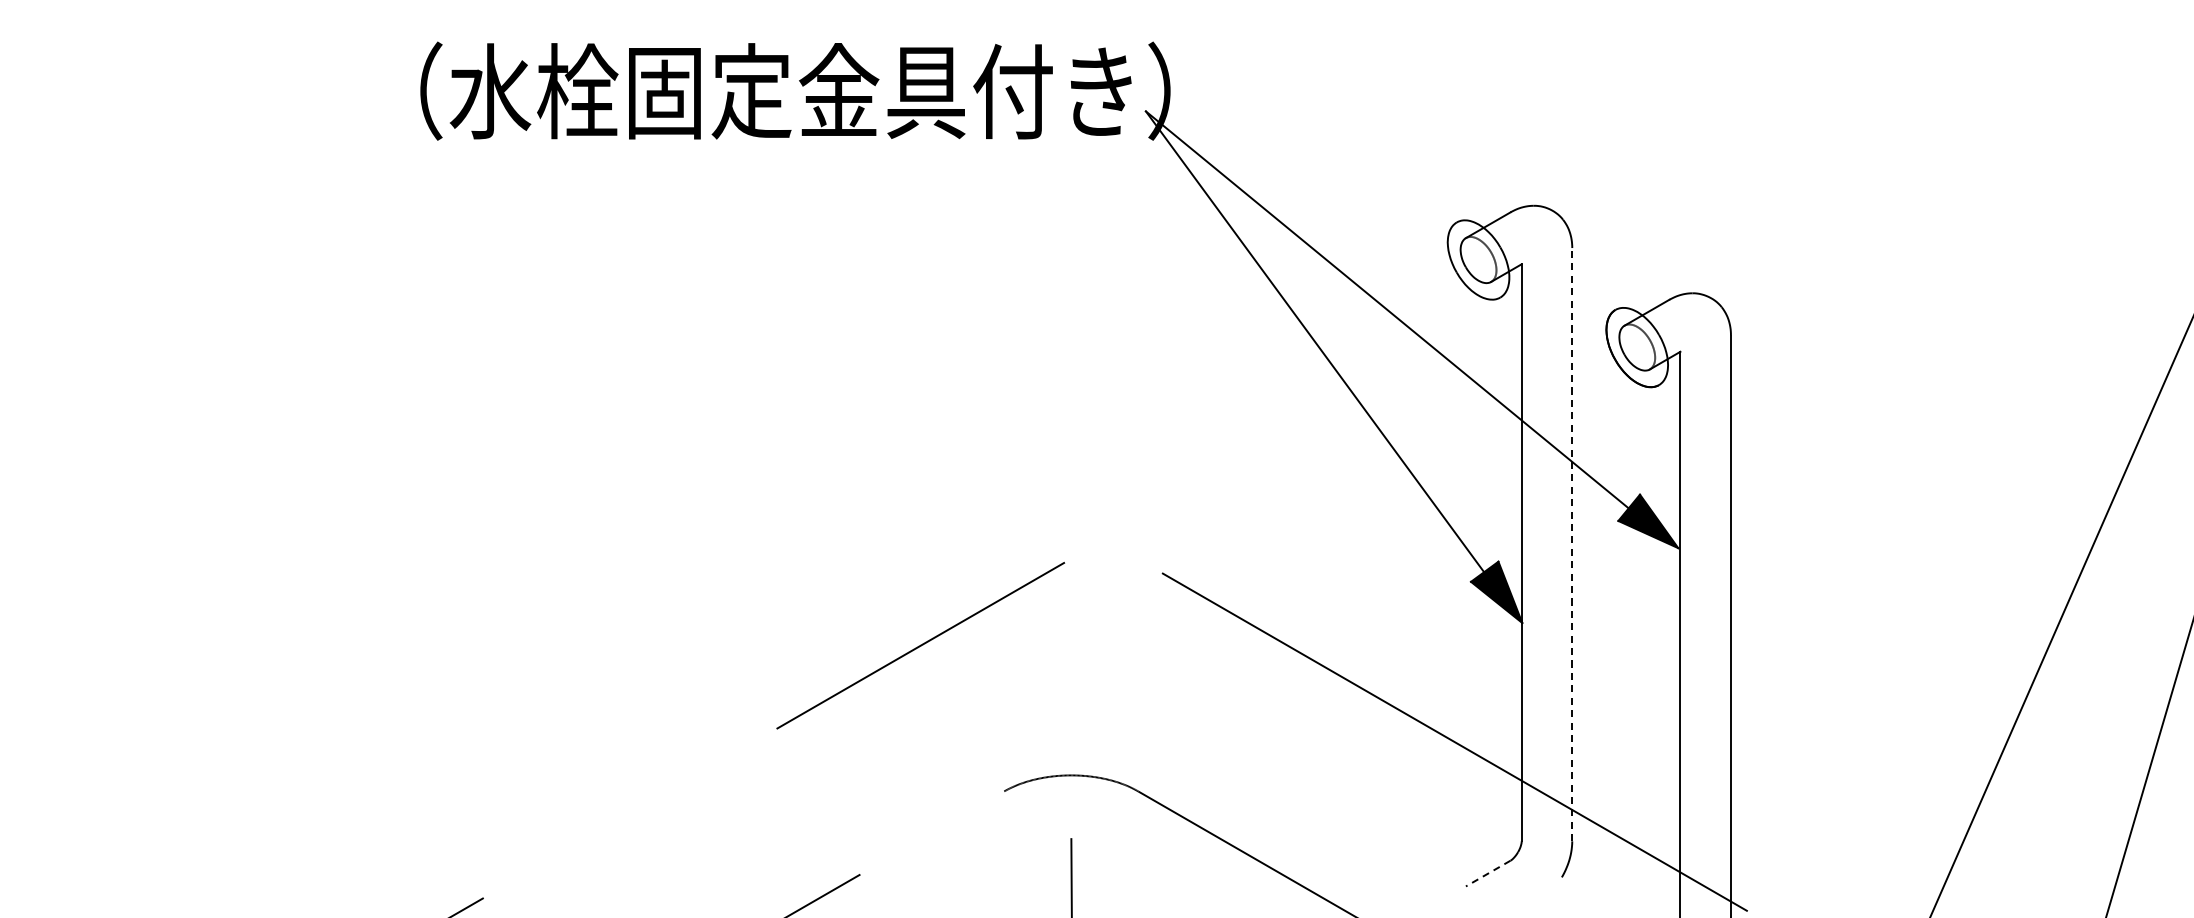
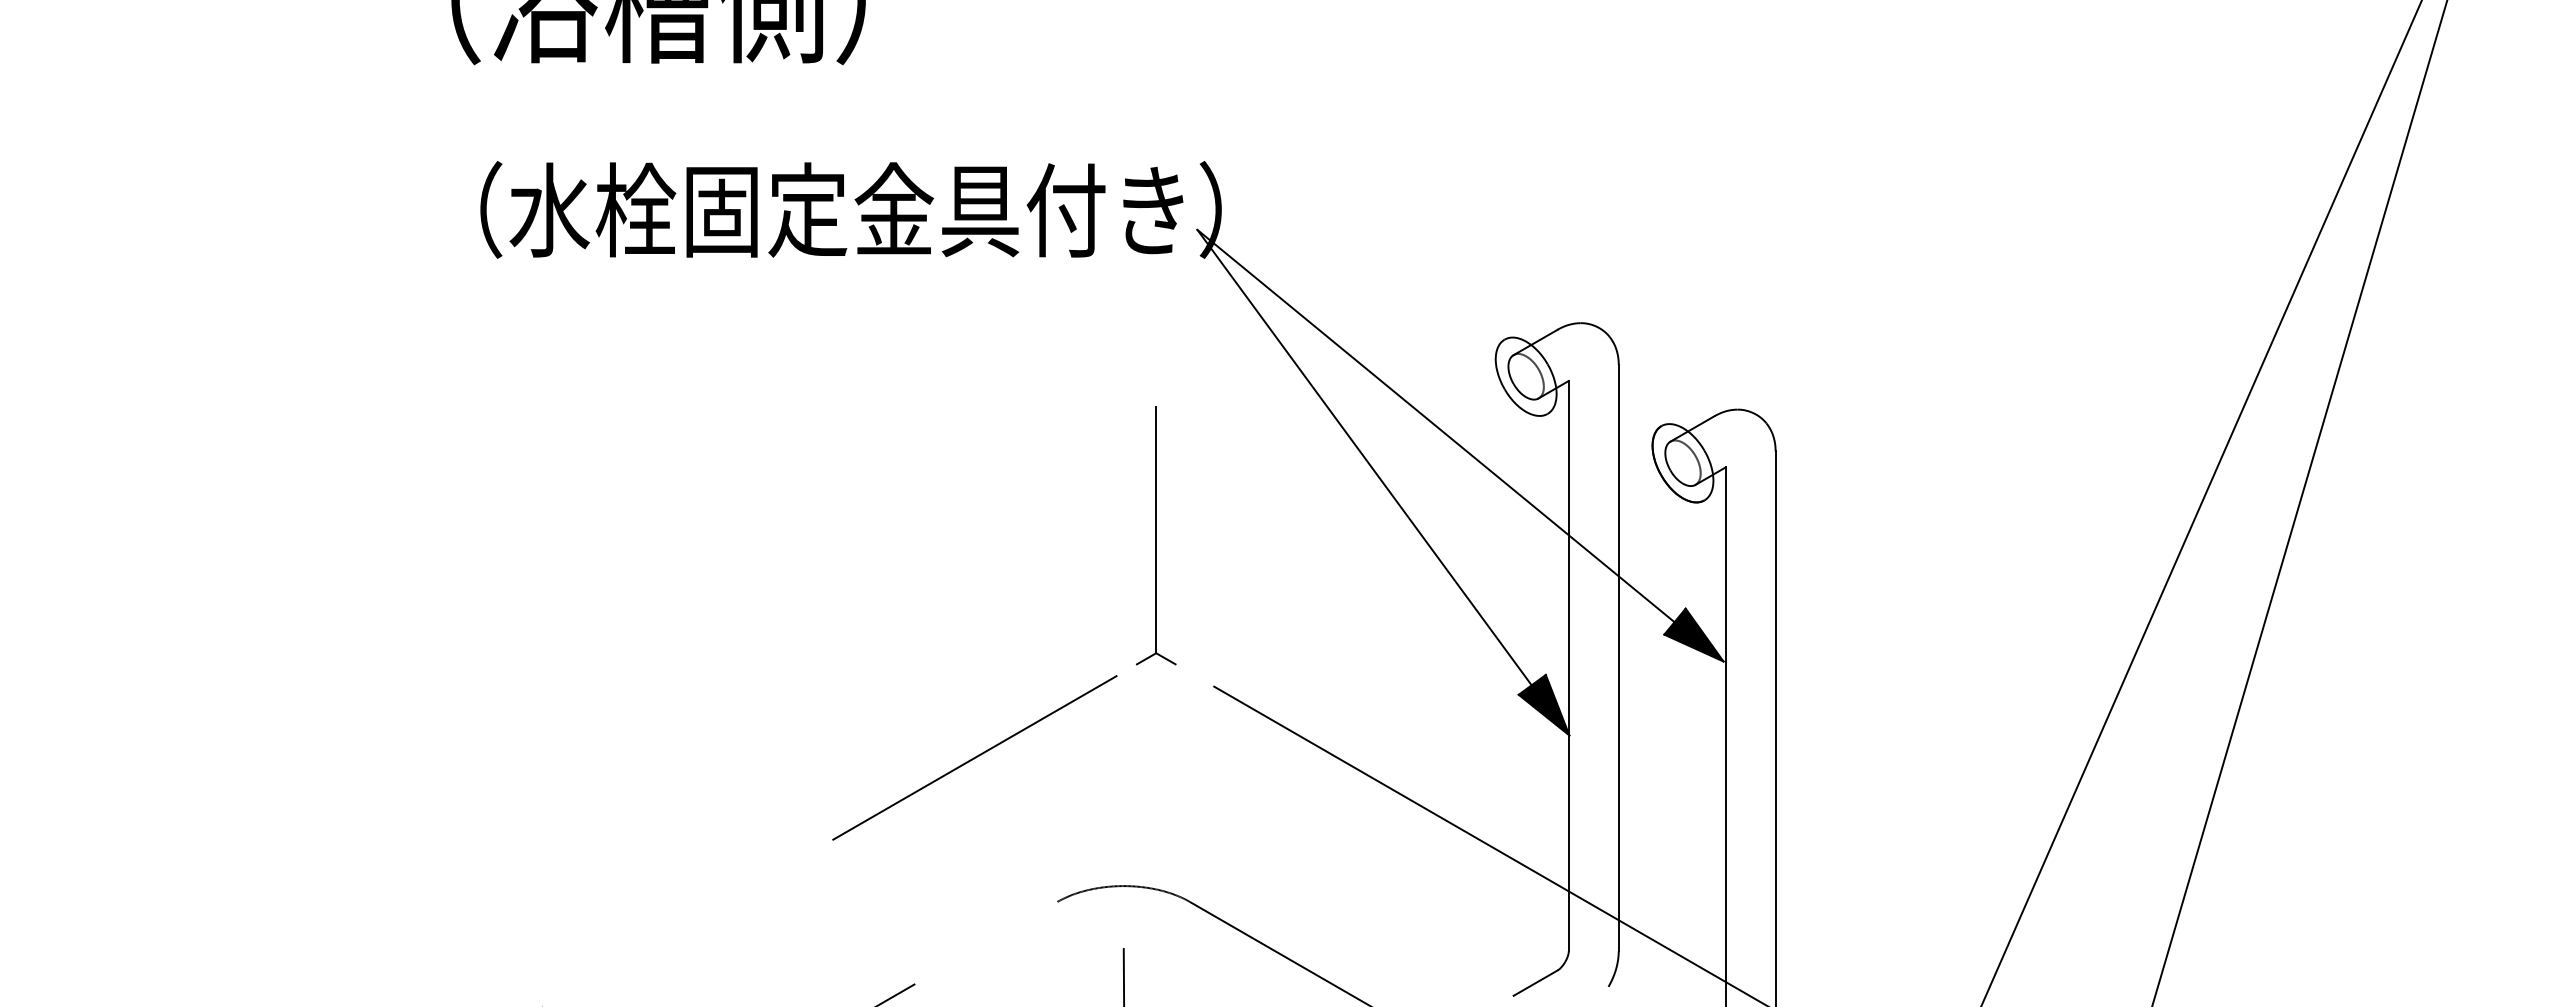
part: (1104, 420) -> (1156, 535), added
line: (1571, 544) -> (1618, 657), dashed -> solid
line: (1488, 873) -> (1535, 983), dashed -> solid

